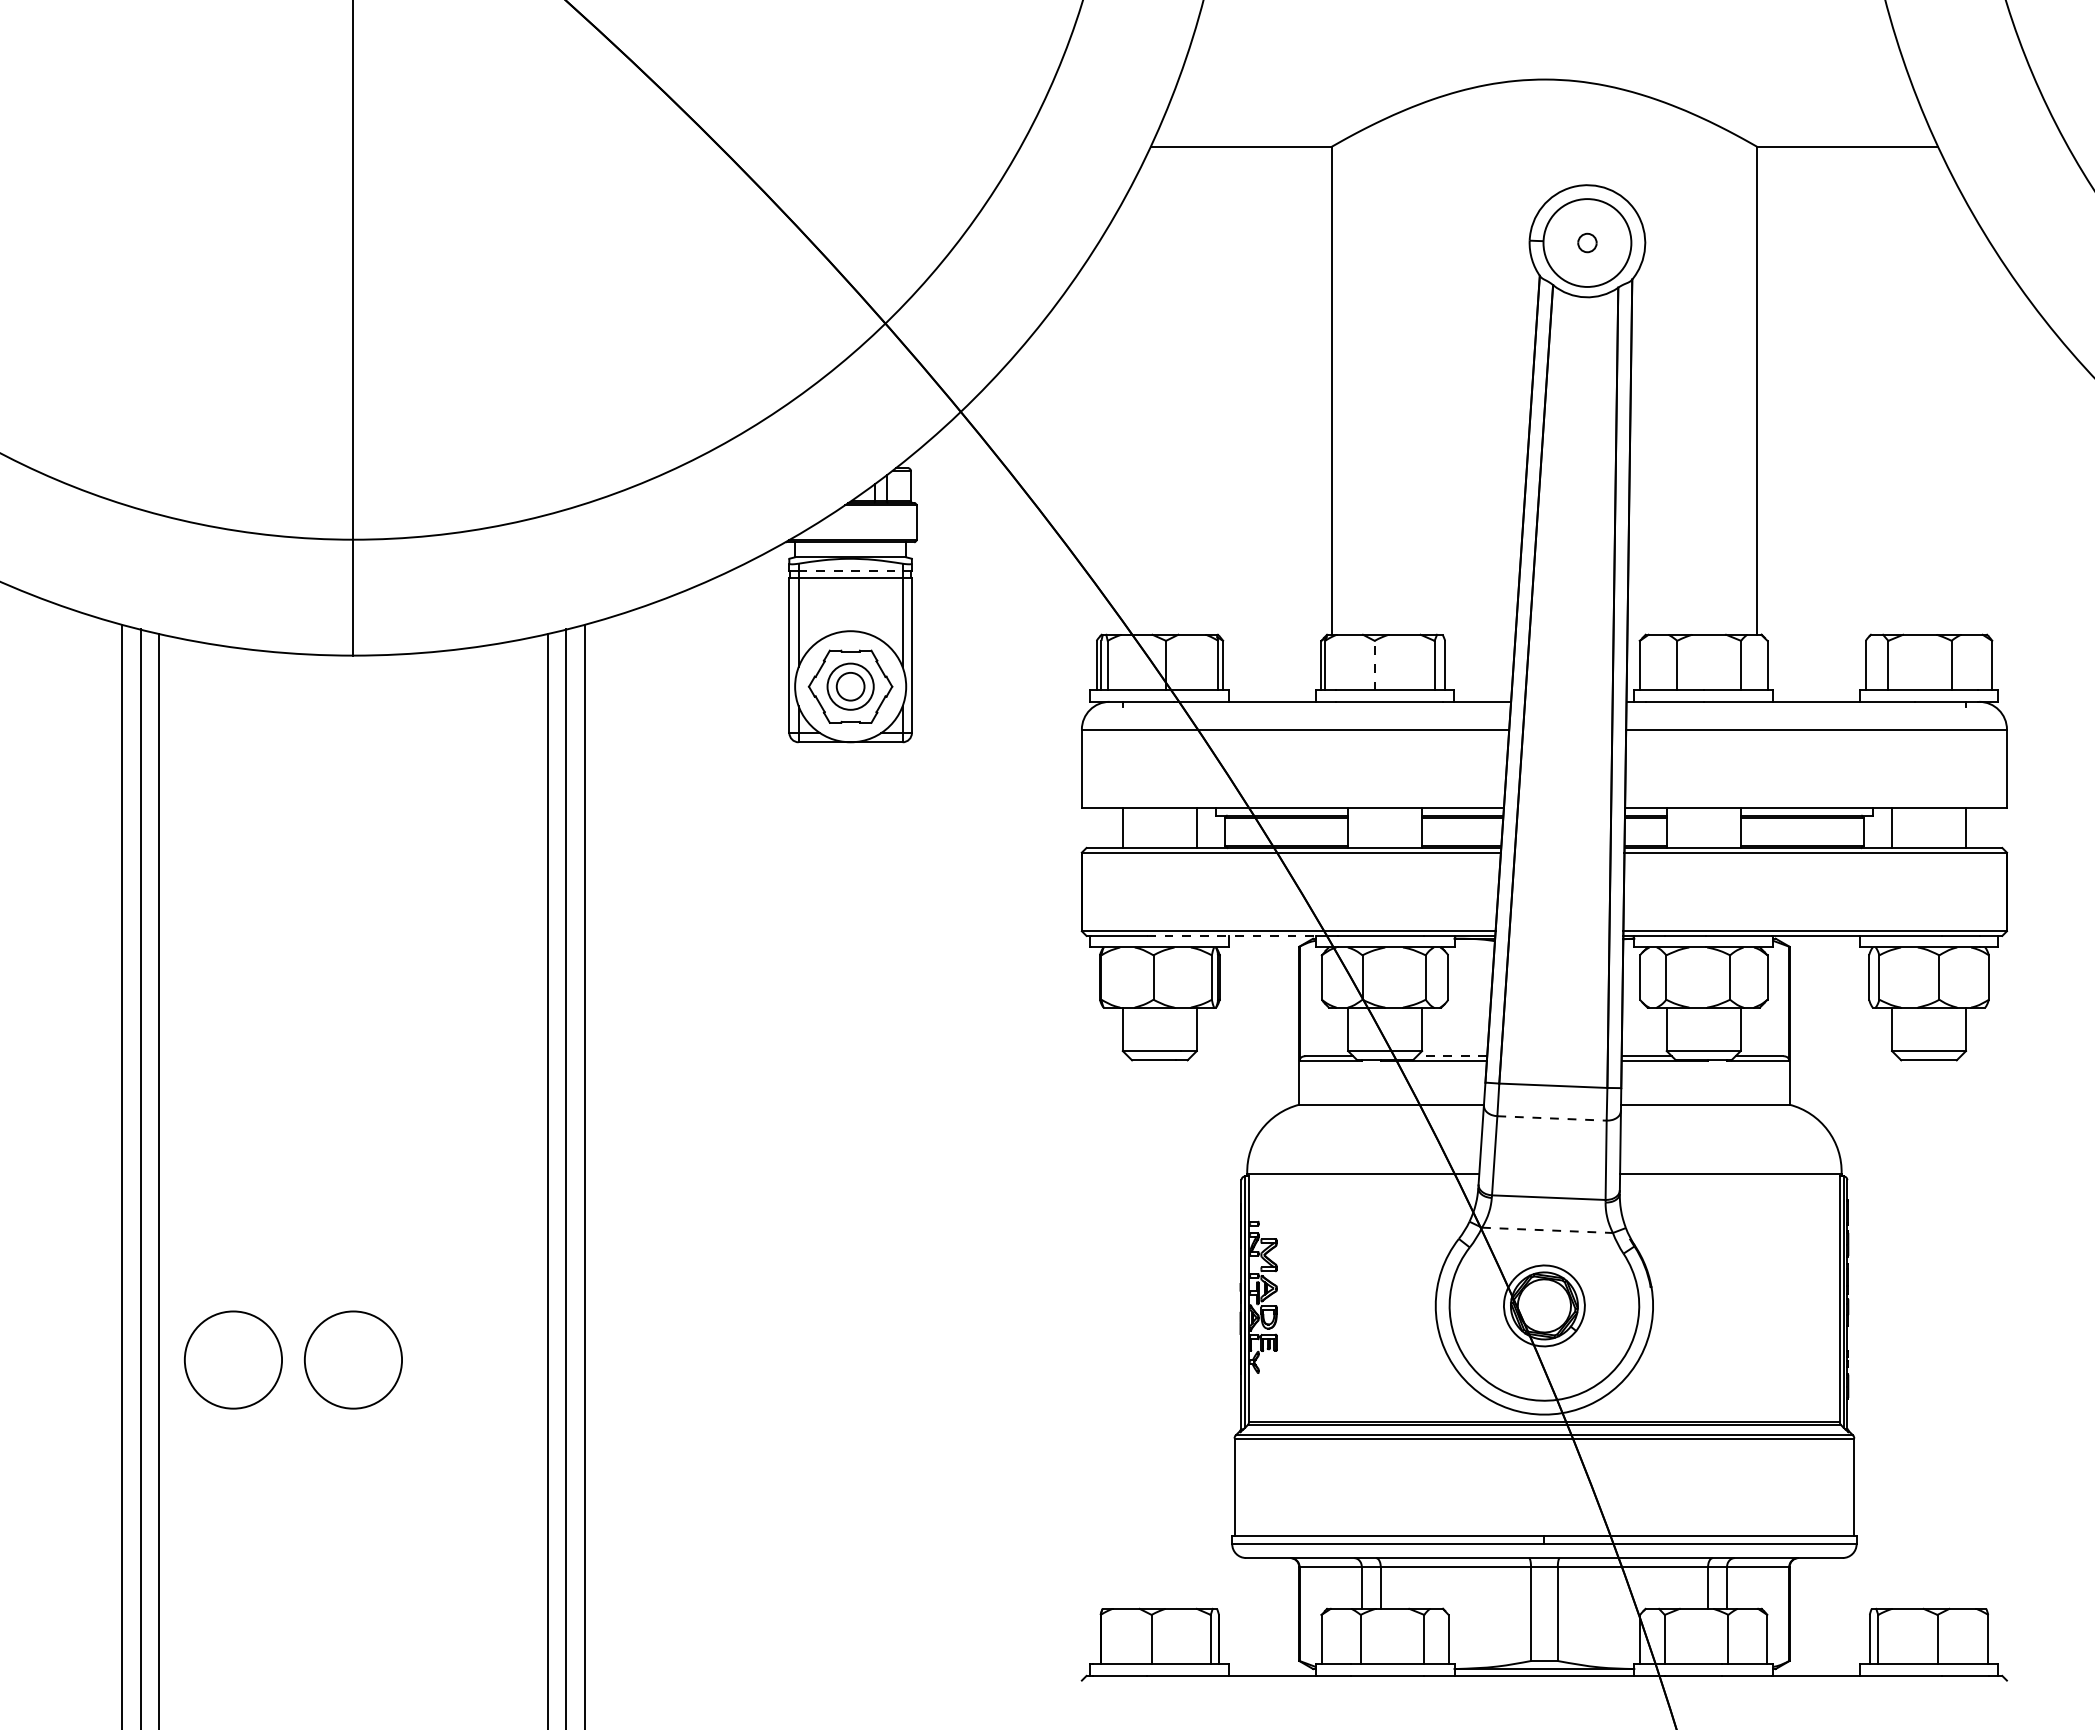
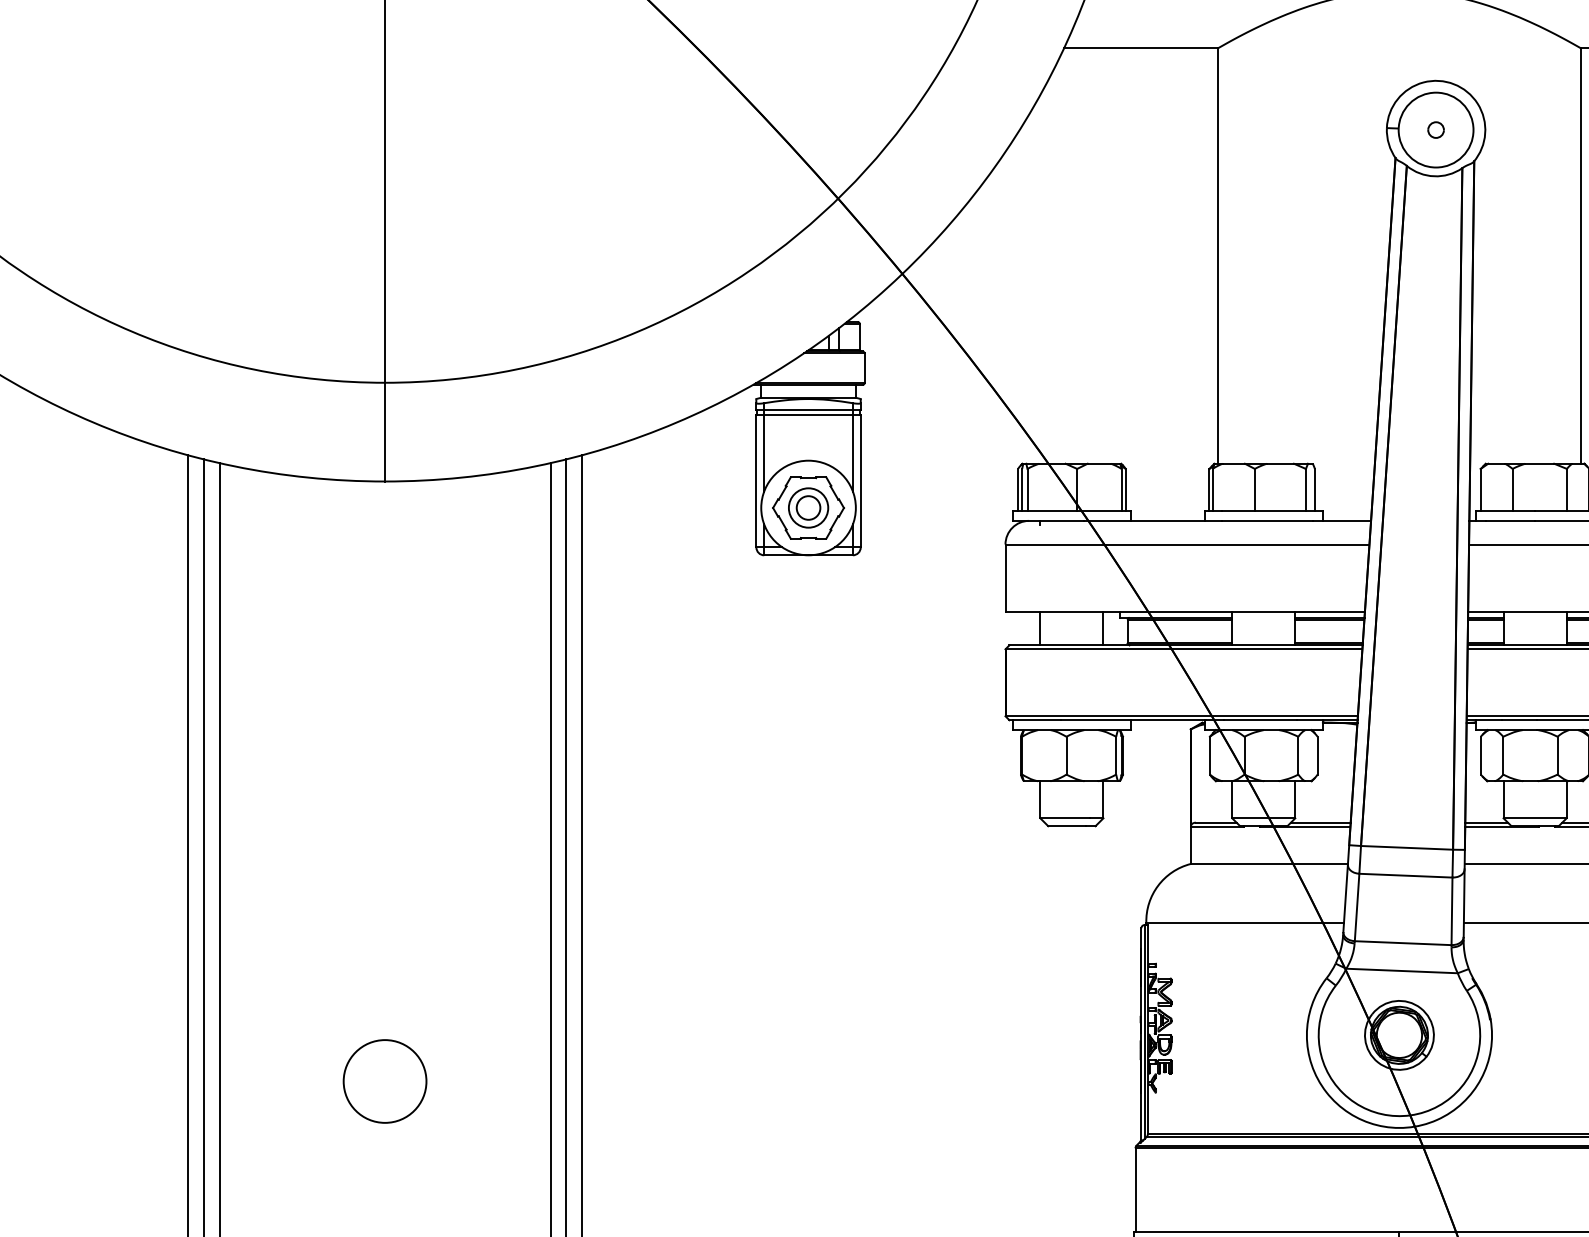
line: (851, 571) -> (809, 409), dashed -> solid
line: (1374, 665) -> (1254, 489), dashed -> solid
line: (1231, 935) -> (1132, 719), dashed -> solid
line: (1451, 1056) -> (1320, 822), dashed -> solid
line: (1552, 1118) -> (1406, 875), dashed -> solid
line: (1547, 1230) -> (1402, 971), dashed -> solid
circle: (233, 1359) -> (282, 1080), removed

